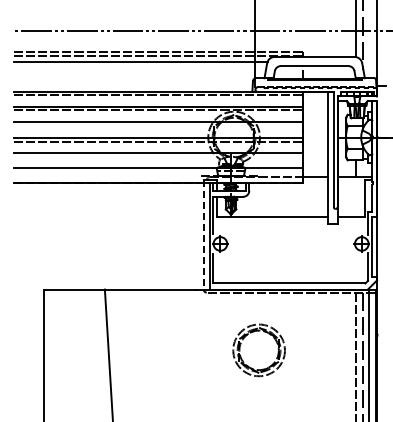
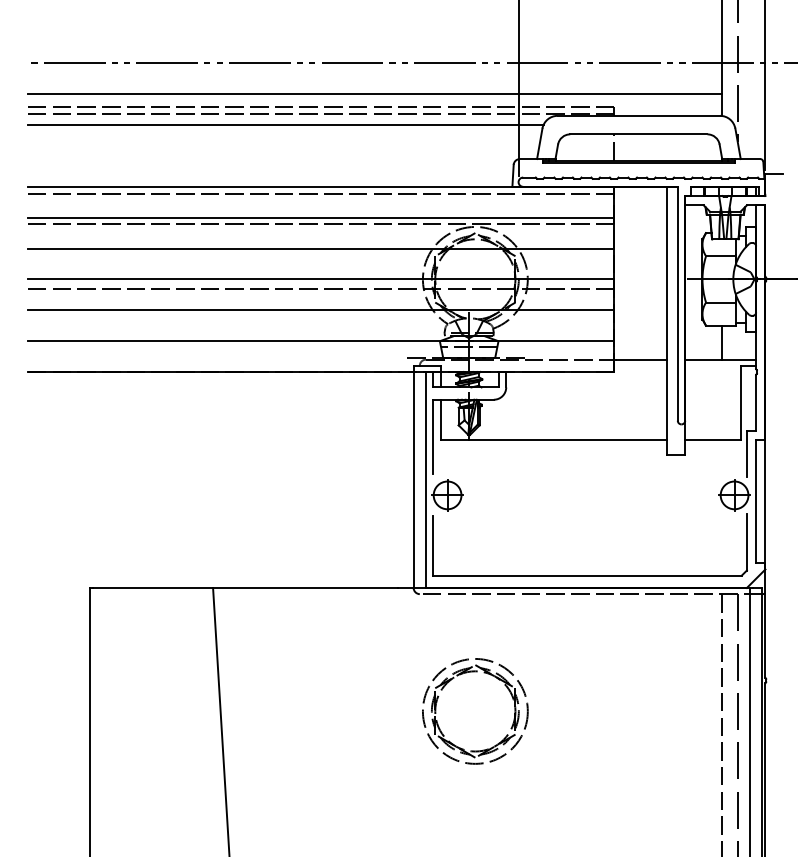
line: (184, 46) -> (374, 94), added
line: (203, 234) -> (413, 476), dashed -> solid
part: (242, 358) -> (441, 727), moved

